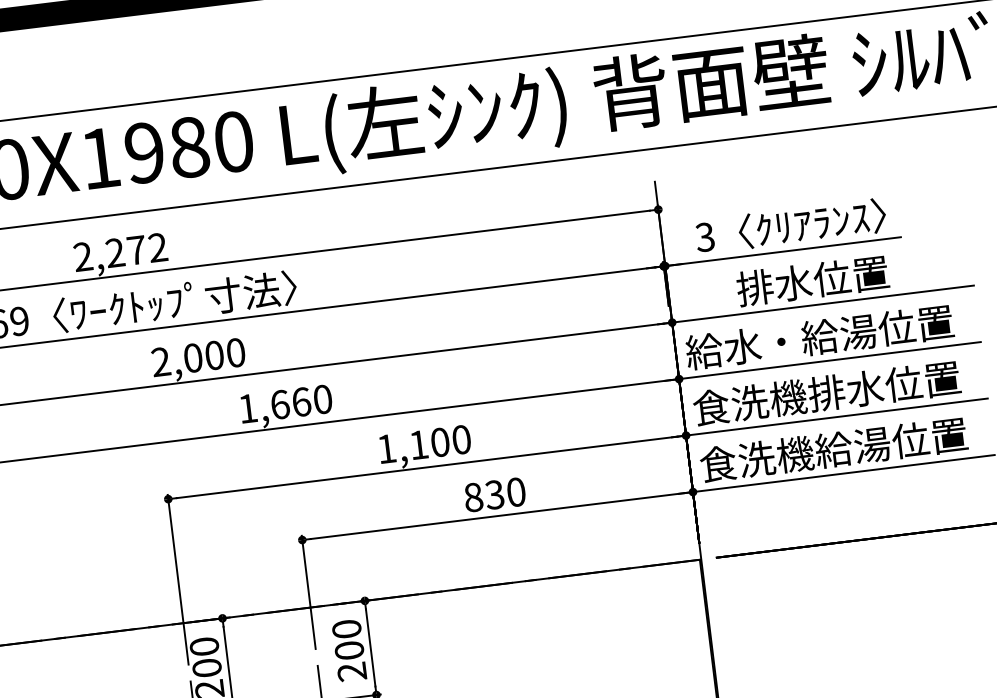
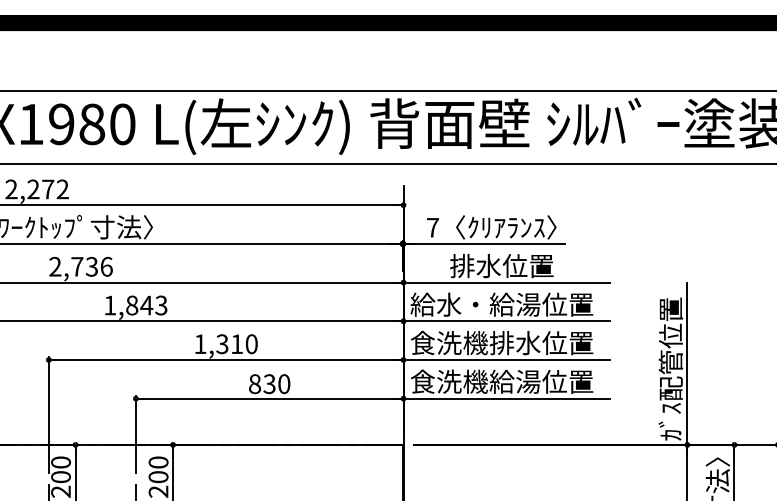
text: (704, 236) -> (432, 227), 3 -> 7
text: (213, 355) -> (91, 266), 2,000 -> 2,736
text: (301, 402) -> (146, 305), 1,660 -> 1,843
text: (429, 444) -> (229, 344), 1,100 -> 1,310

